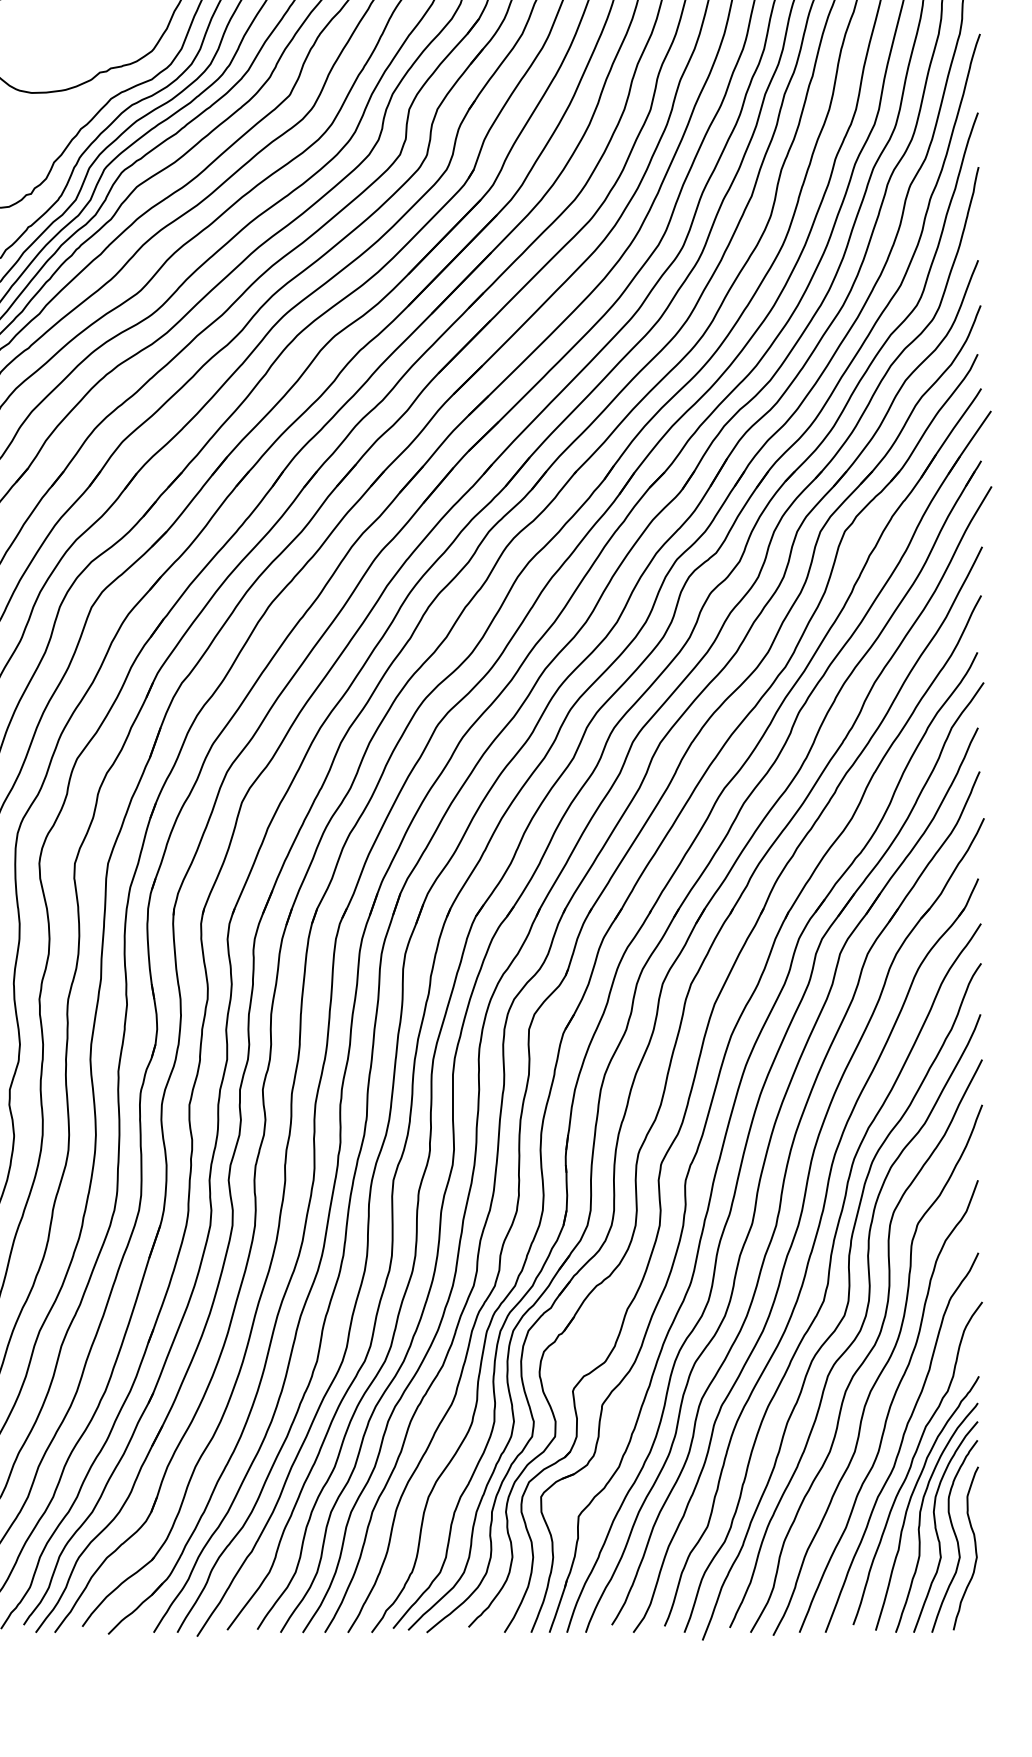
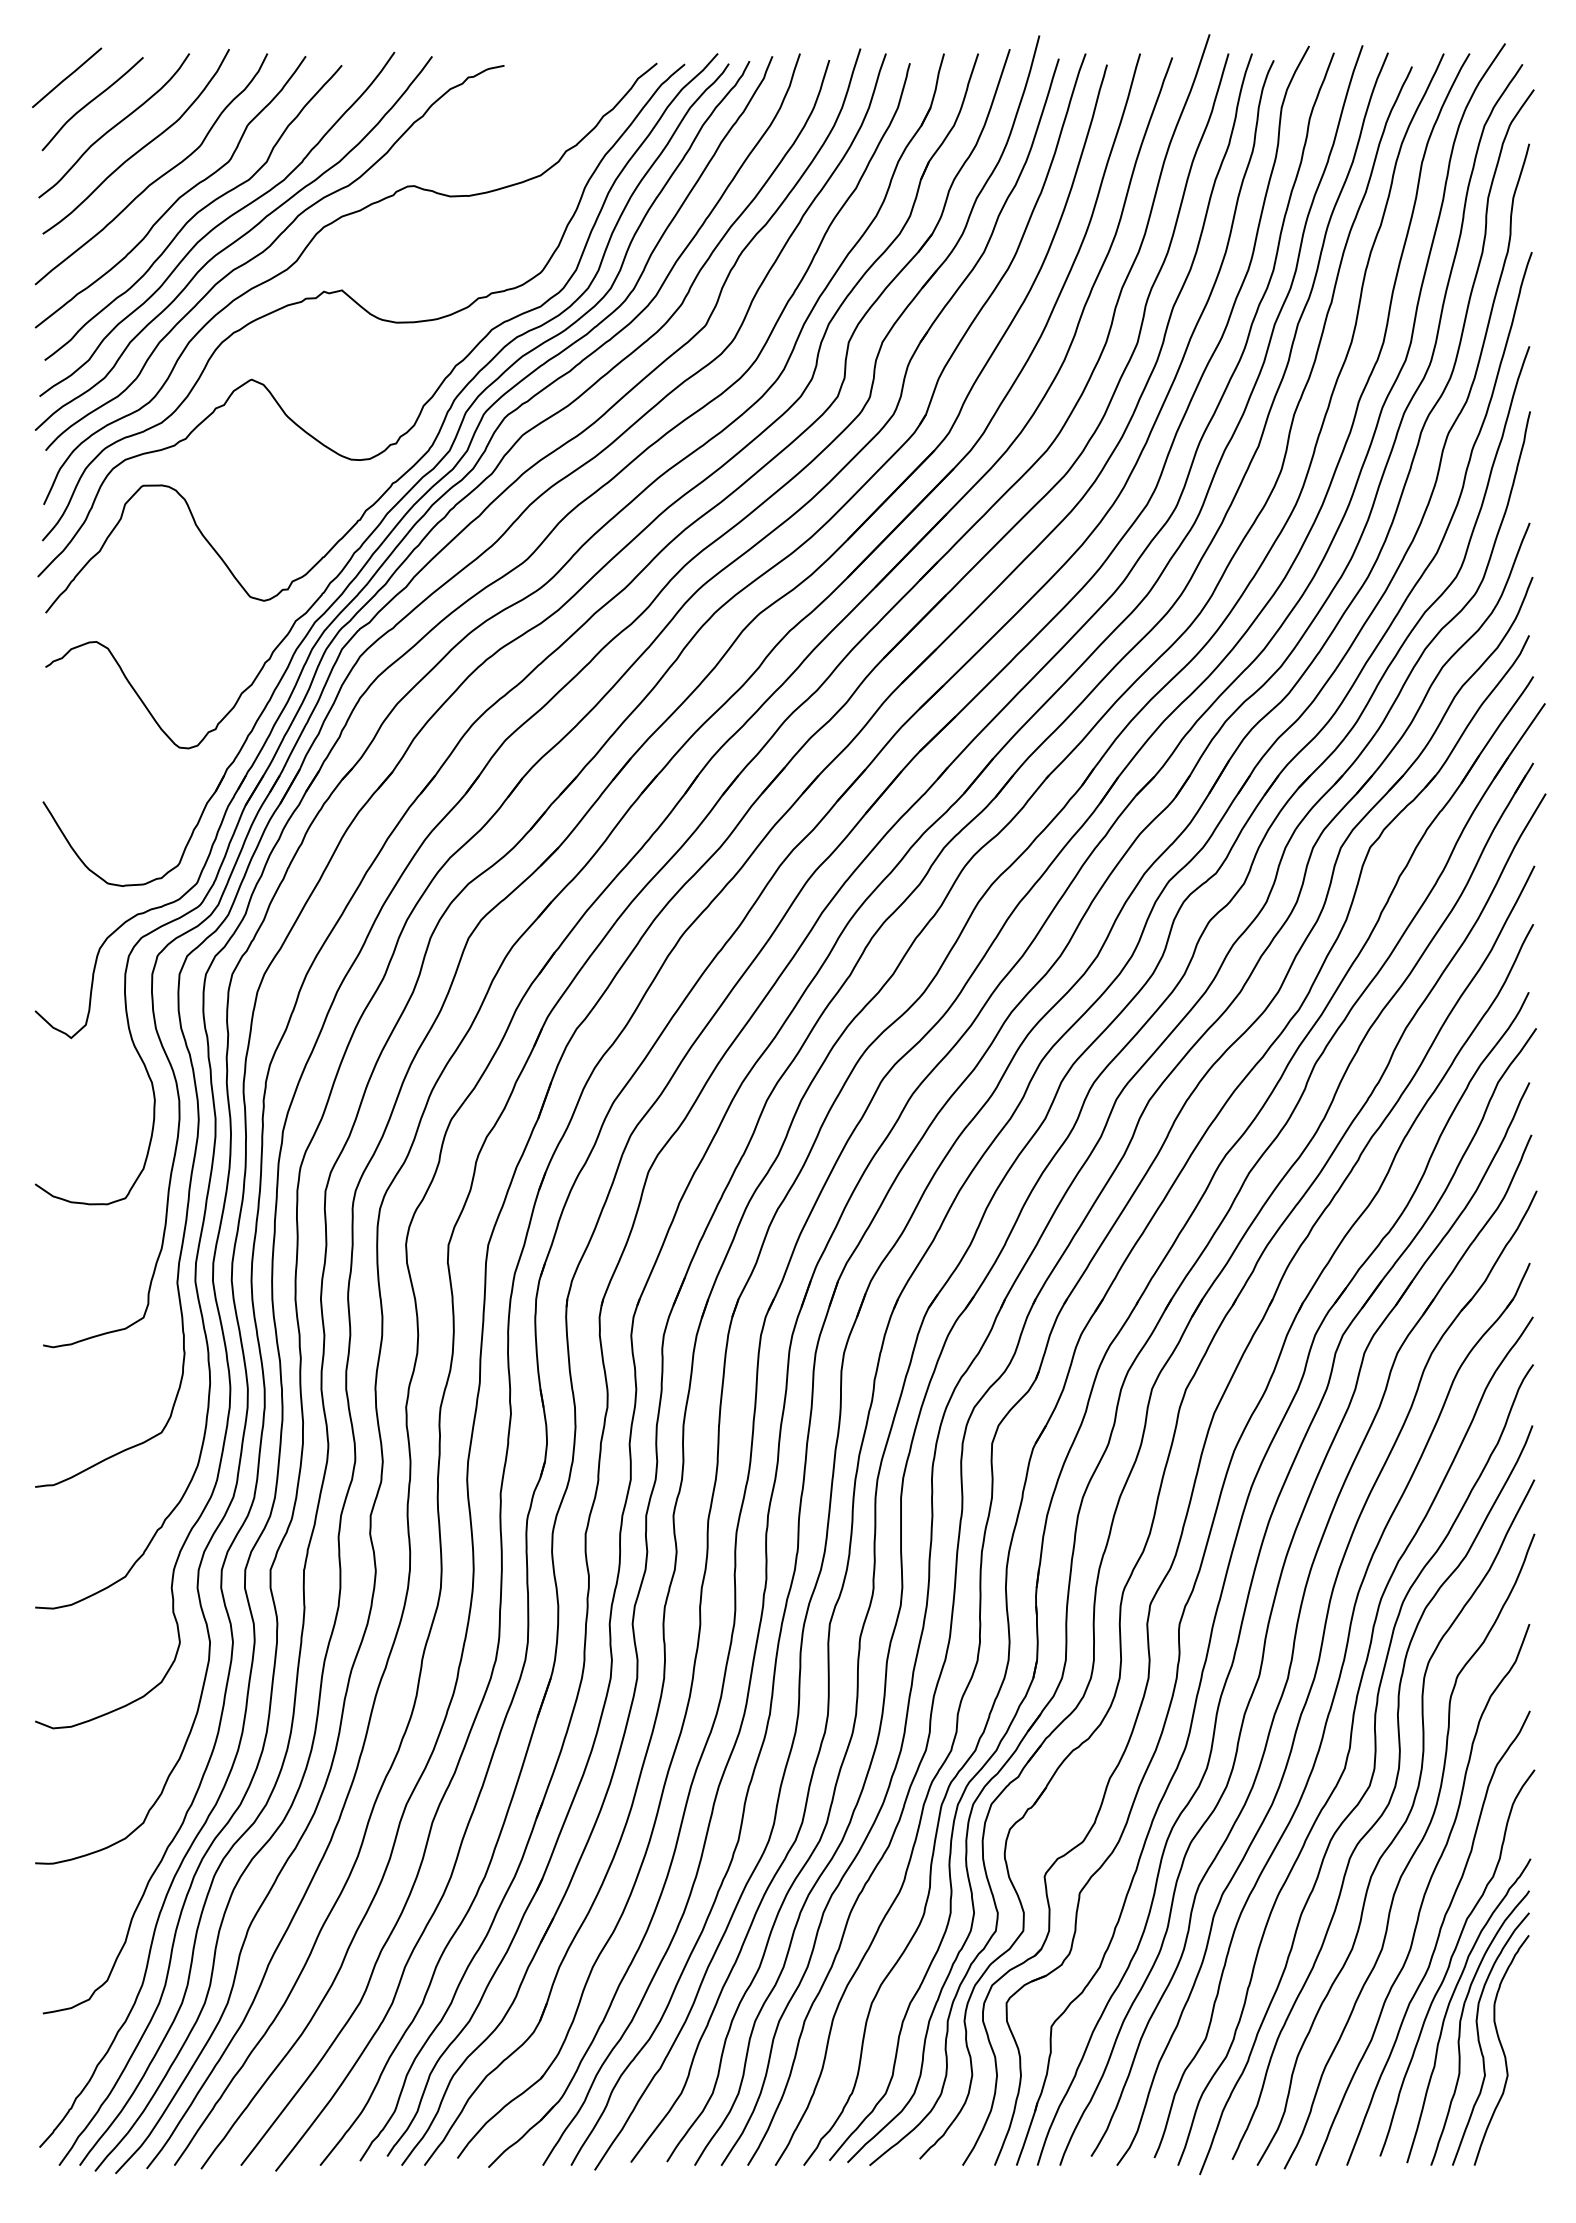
curve: (974, 1547) -> (1525, 2063), removed

